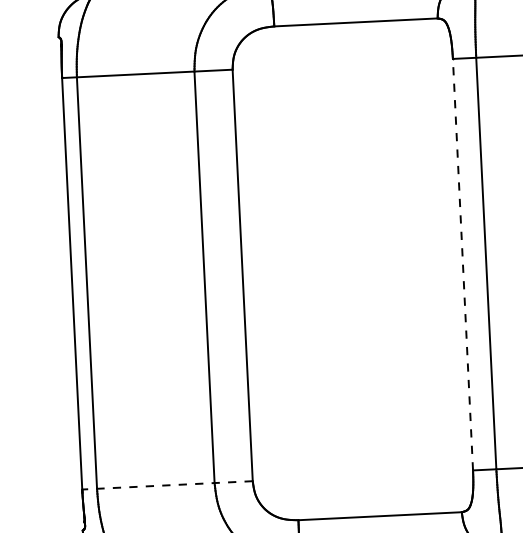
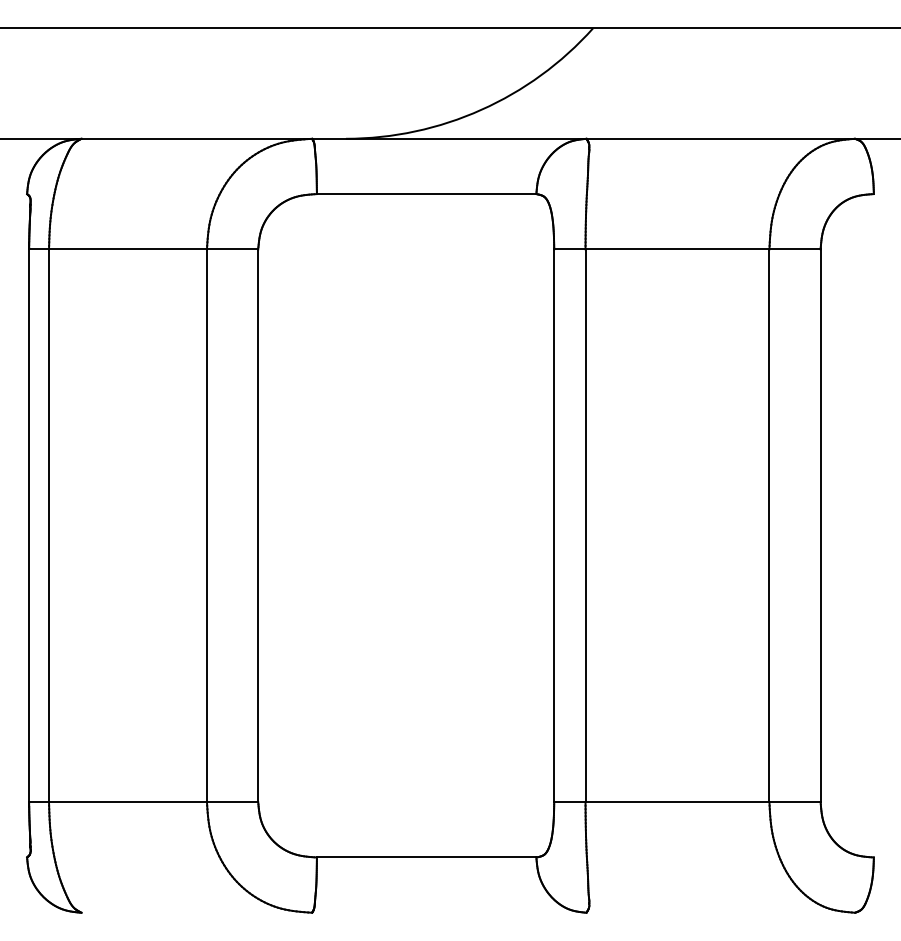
line: (463, 264) -> (554, 525), dashed -> solid
line: (167, 485) -> (143, 802), dashed -> solid

